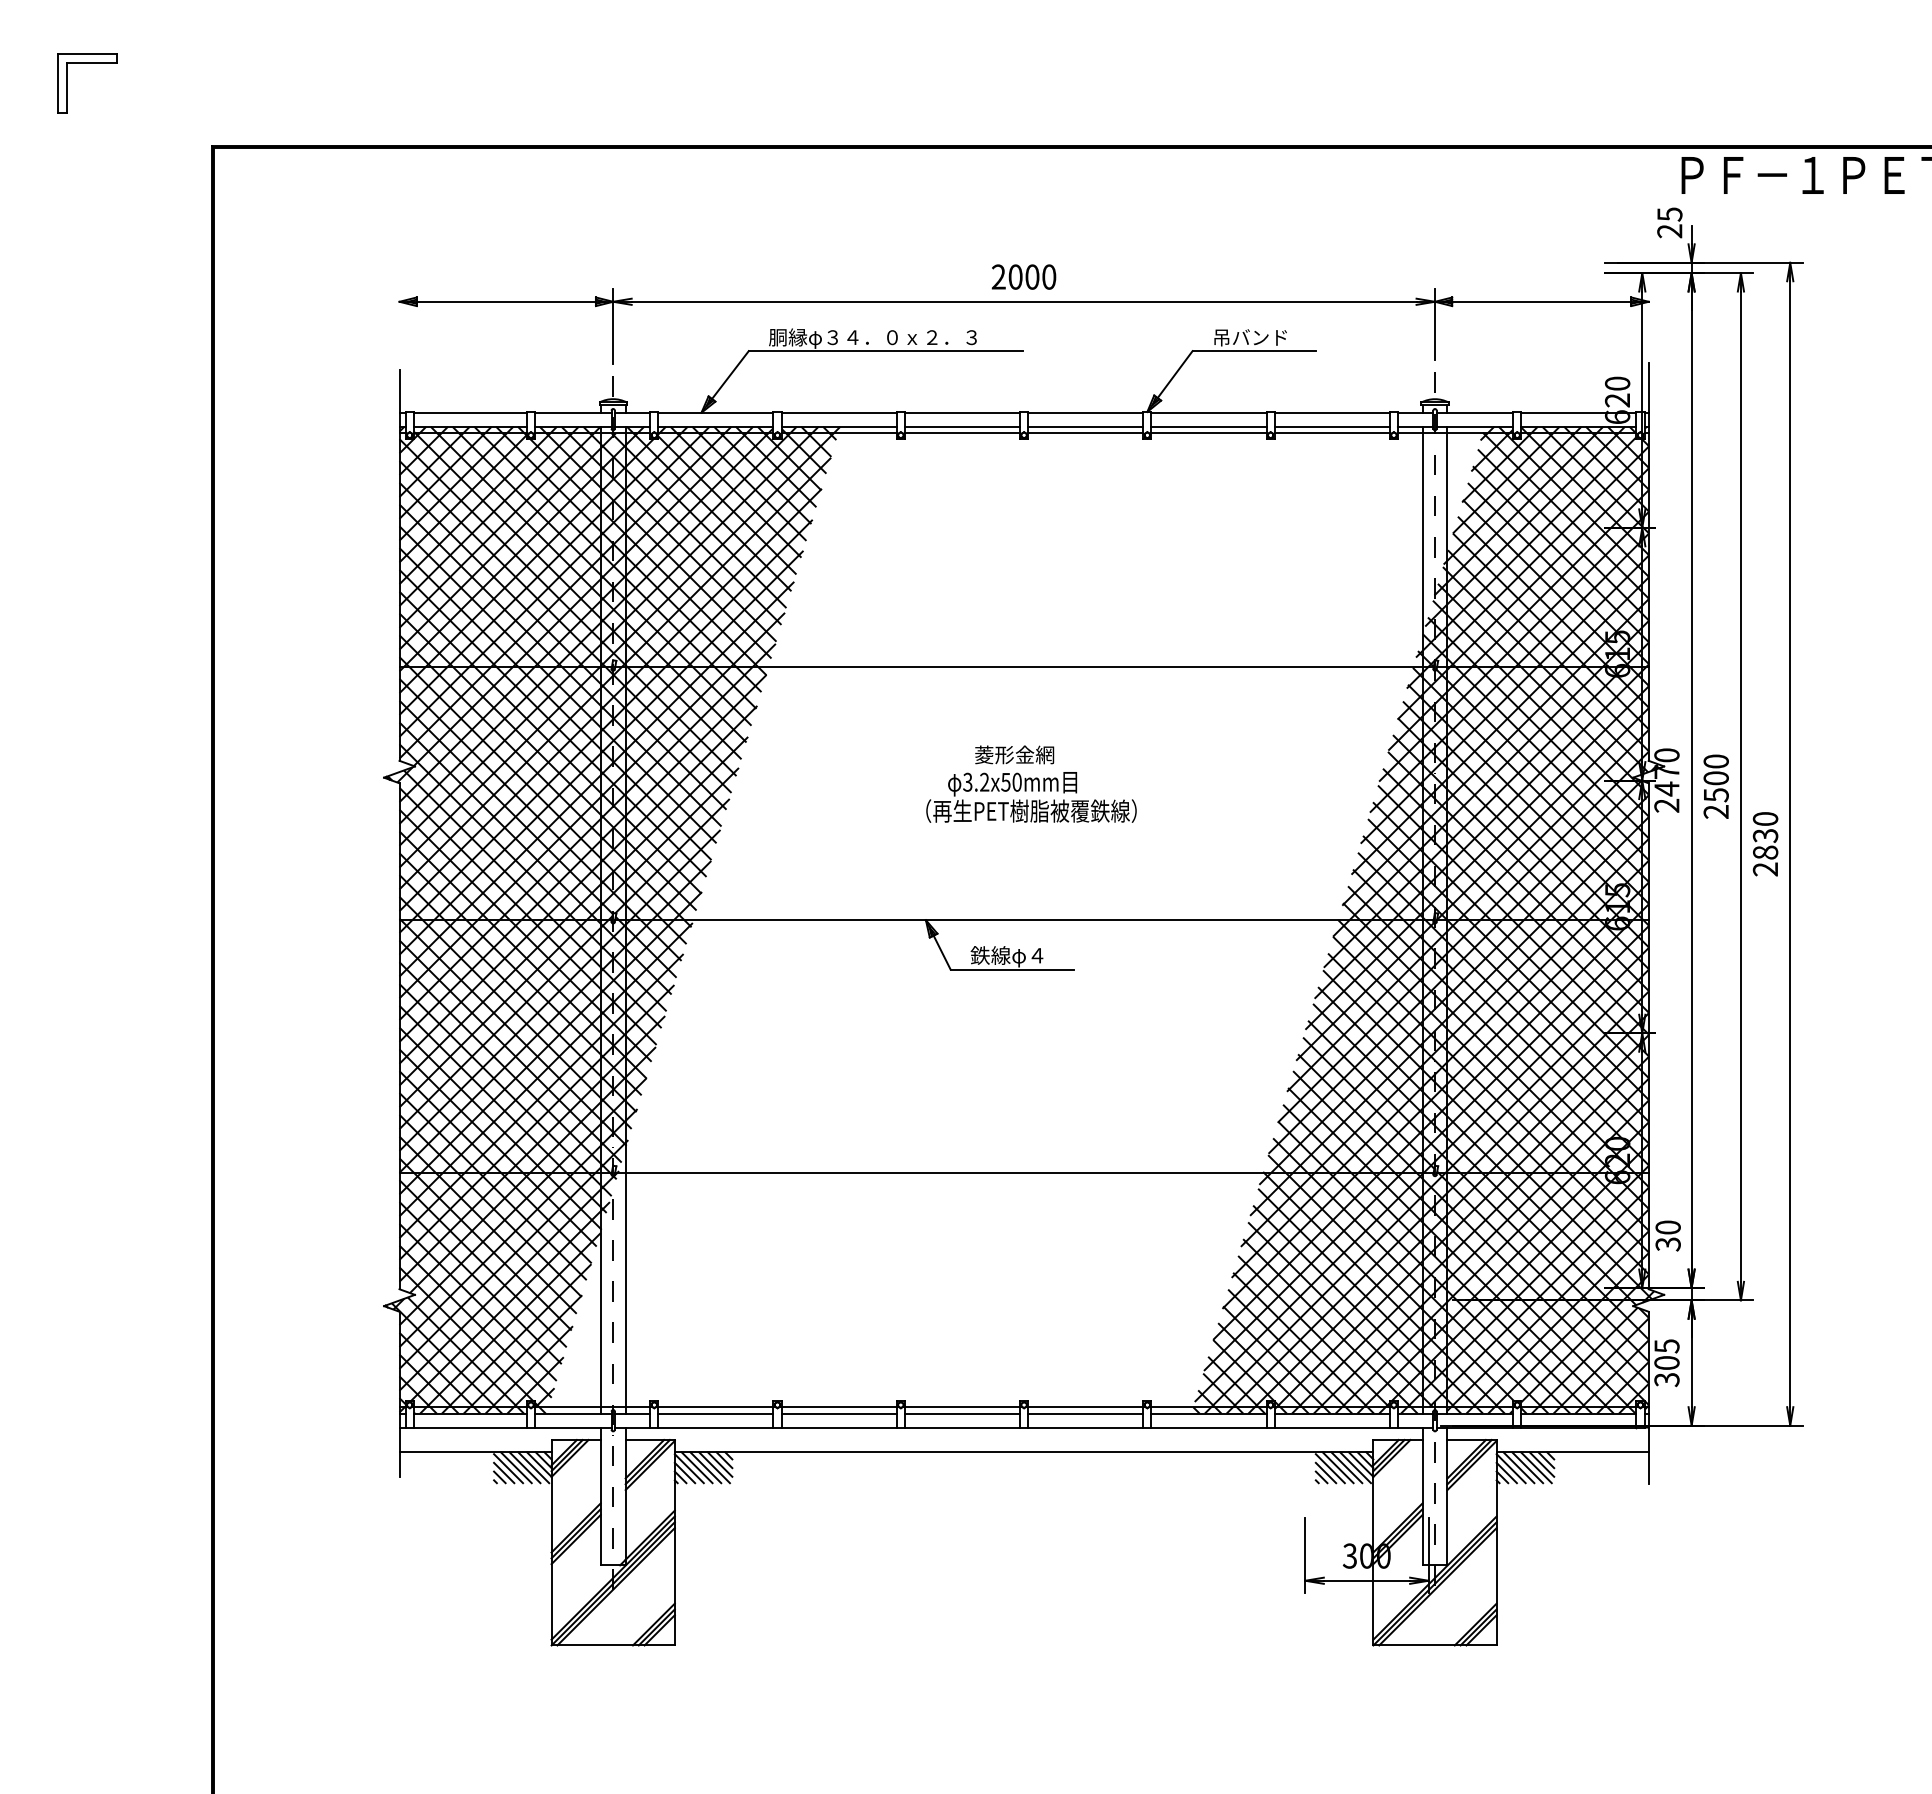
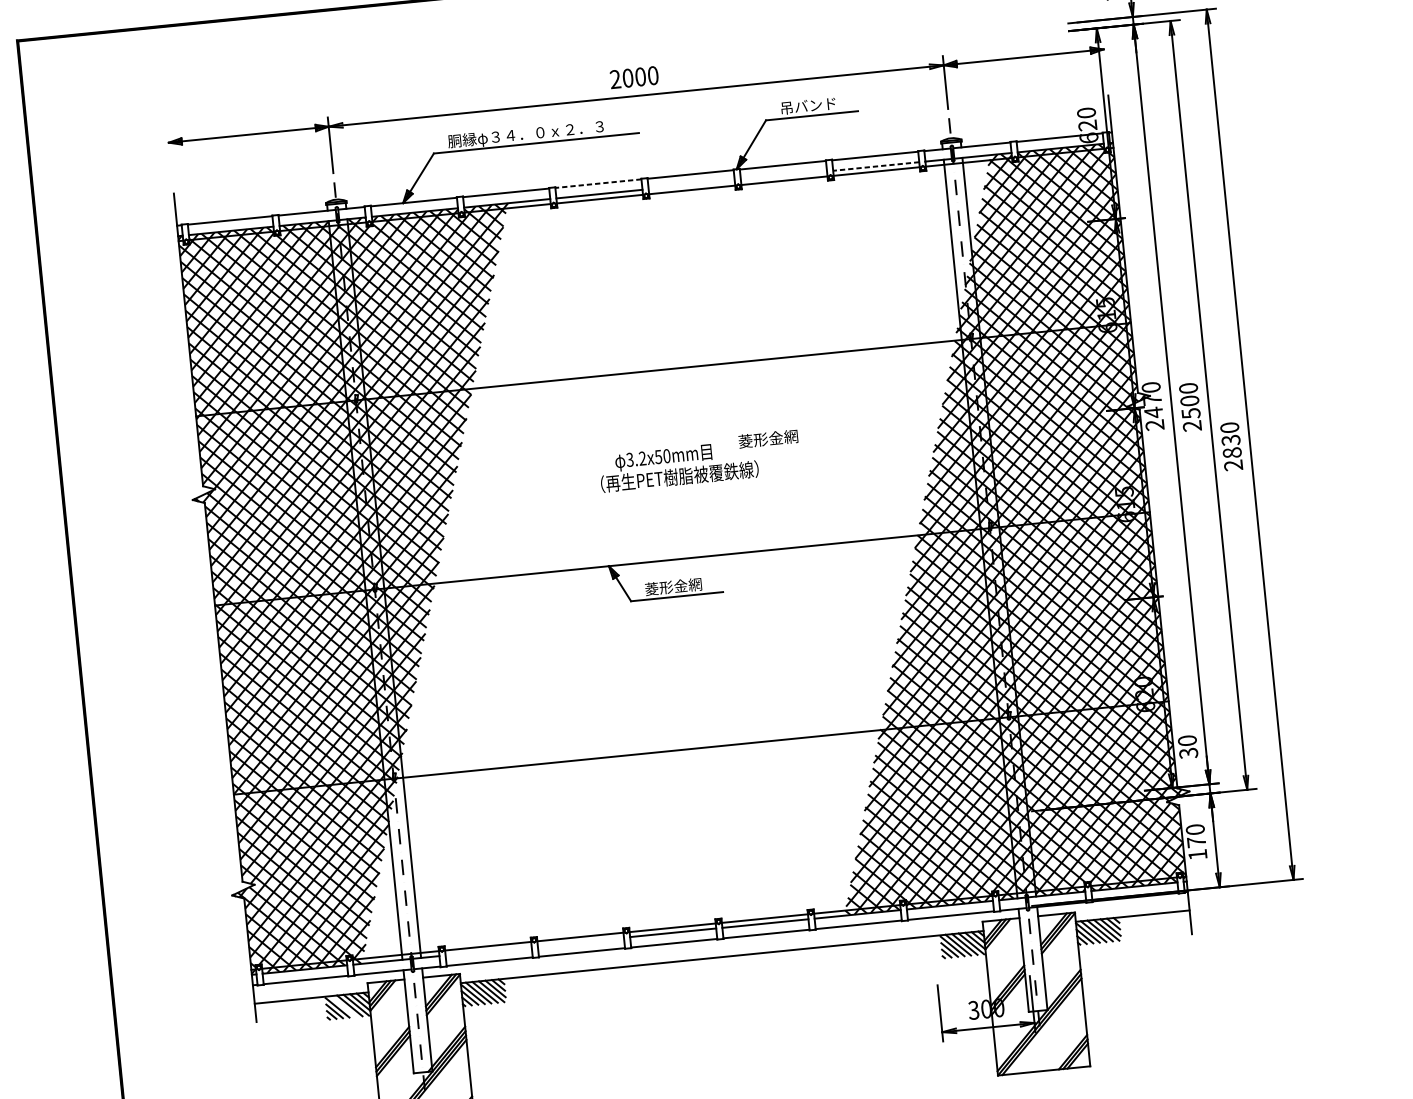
line: (962, 412) -> (598, 183), solid -> dashed
line: (1085, 426) -> (691, 184), removed
line: (1208, 426) -> (783, 175), removed
line: (1332, 426) -> (876, 166), solid -> dashed
text: (1014, 754) -> (768, 438), moved
text: (1008, 956) -> (673, 587), 鉄線φ４ -> 菱形金網
text: (1666, 1363) -> (1196, 842), 305 -> 170
line: (715, 1413) -> (488, 951), removed
line: (838, 1413) -> (580, 941), removed
line: (515, 1467) -> (342, 1006), removed

